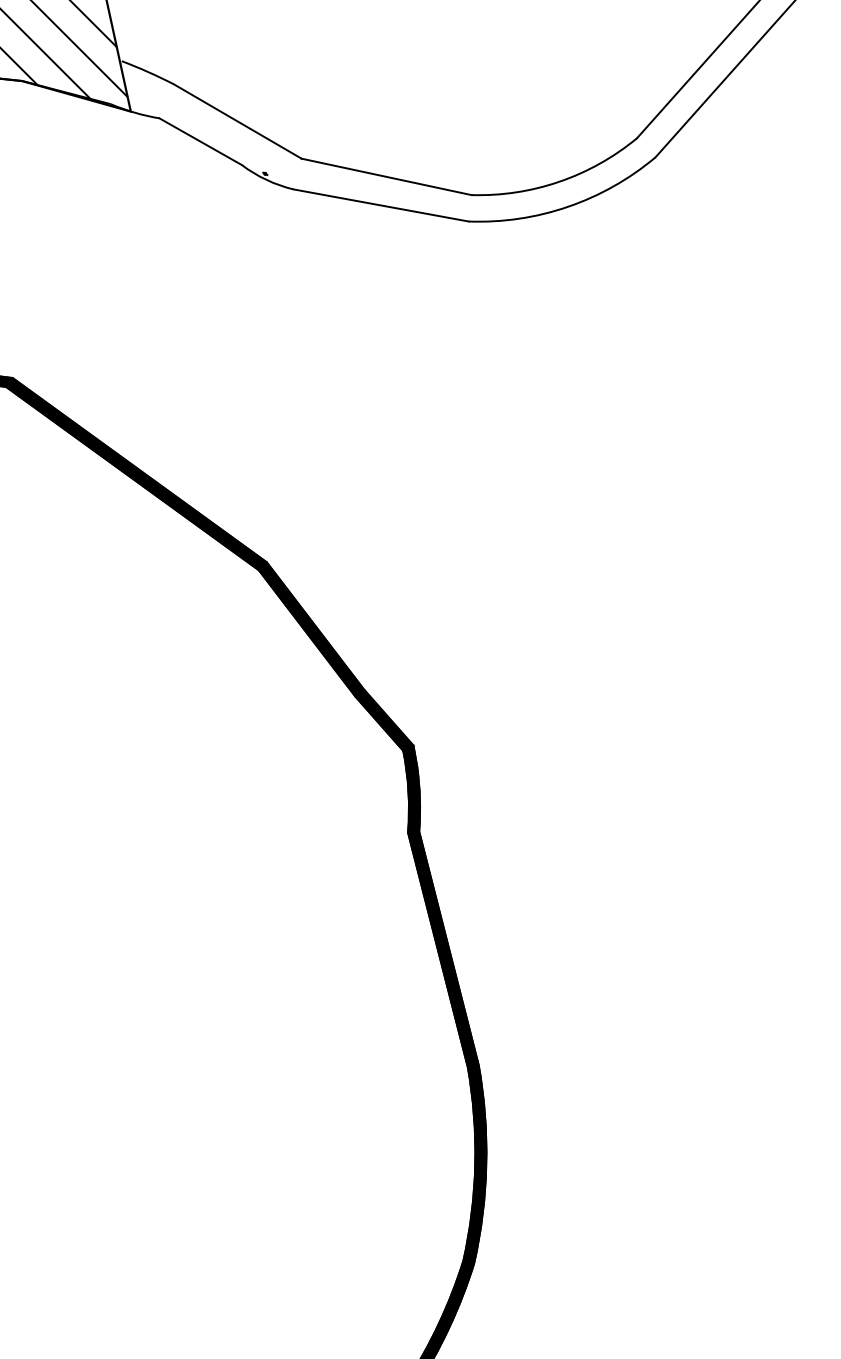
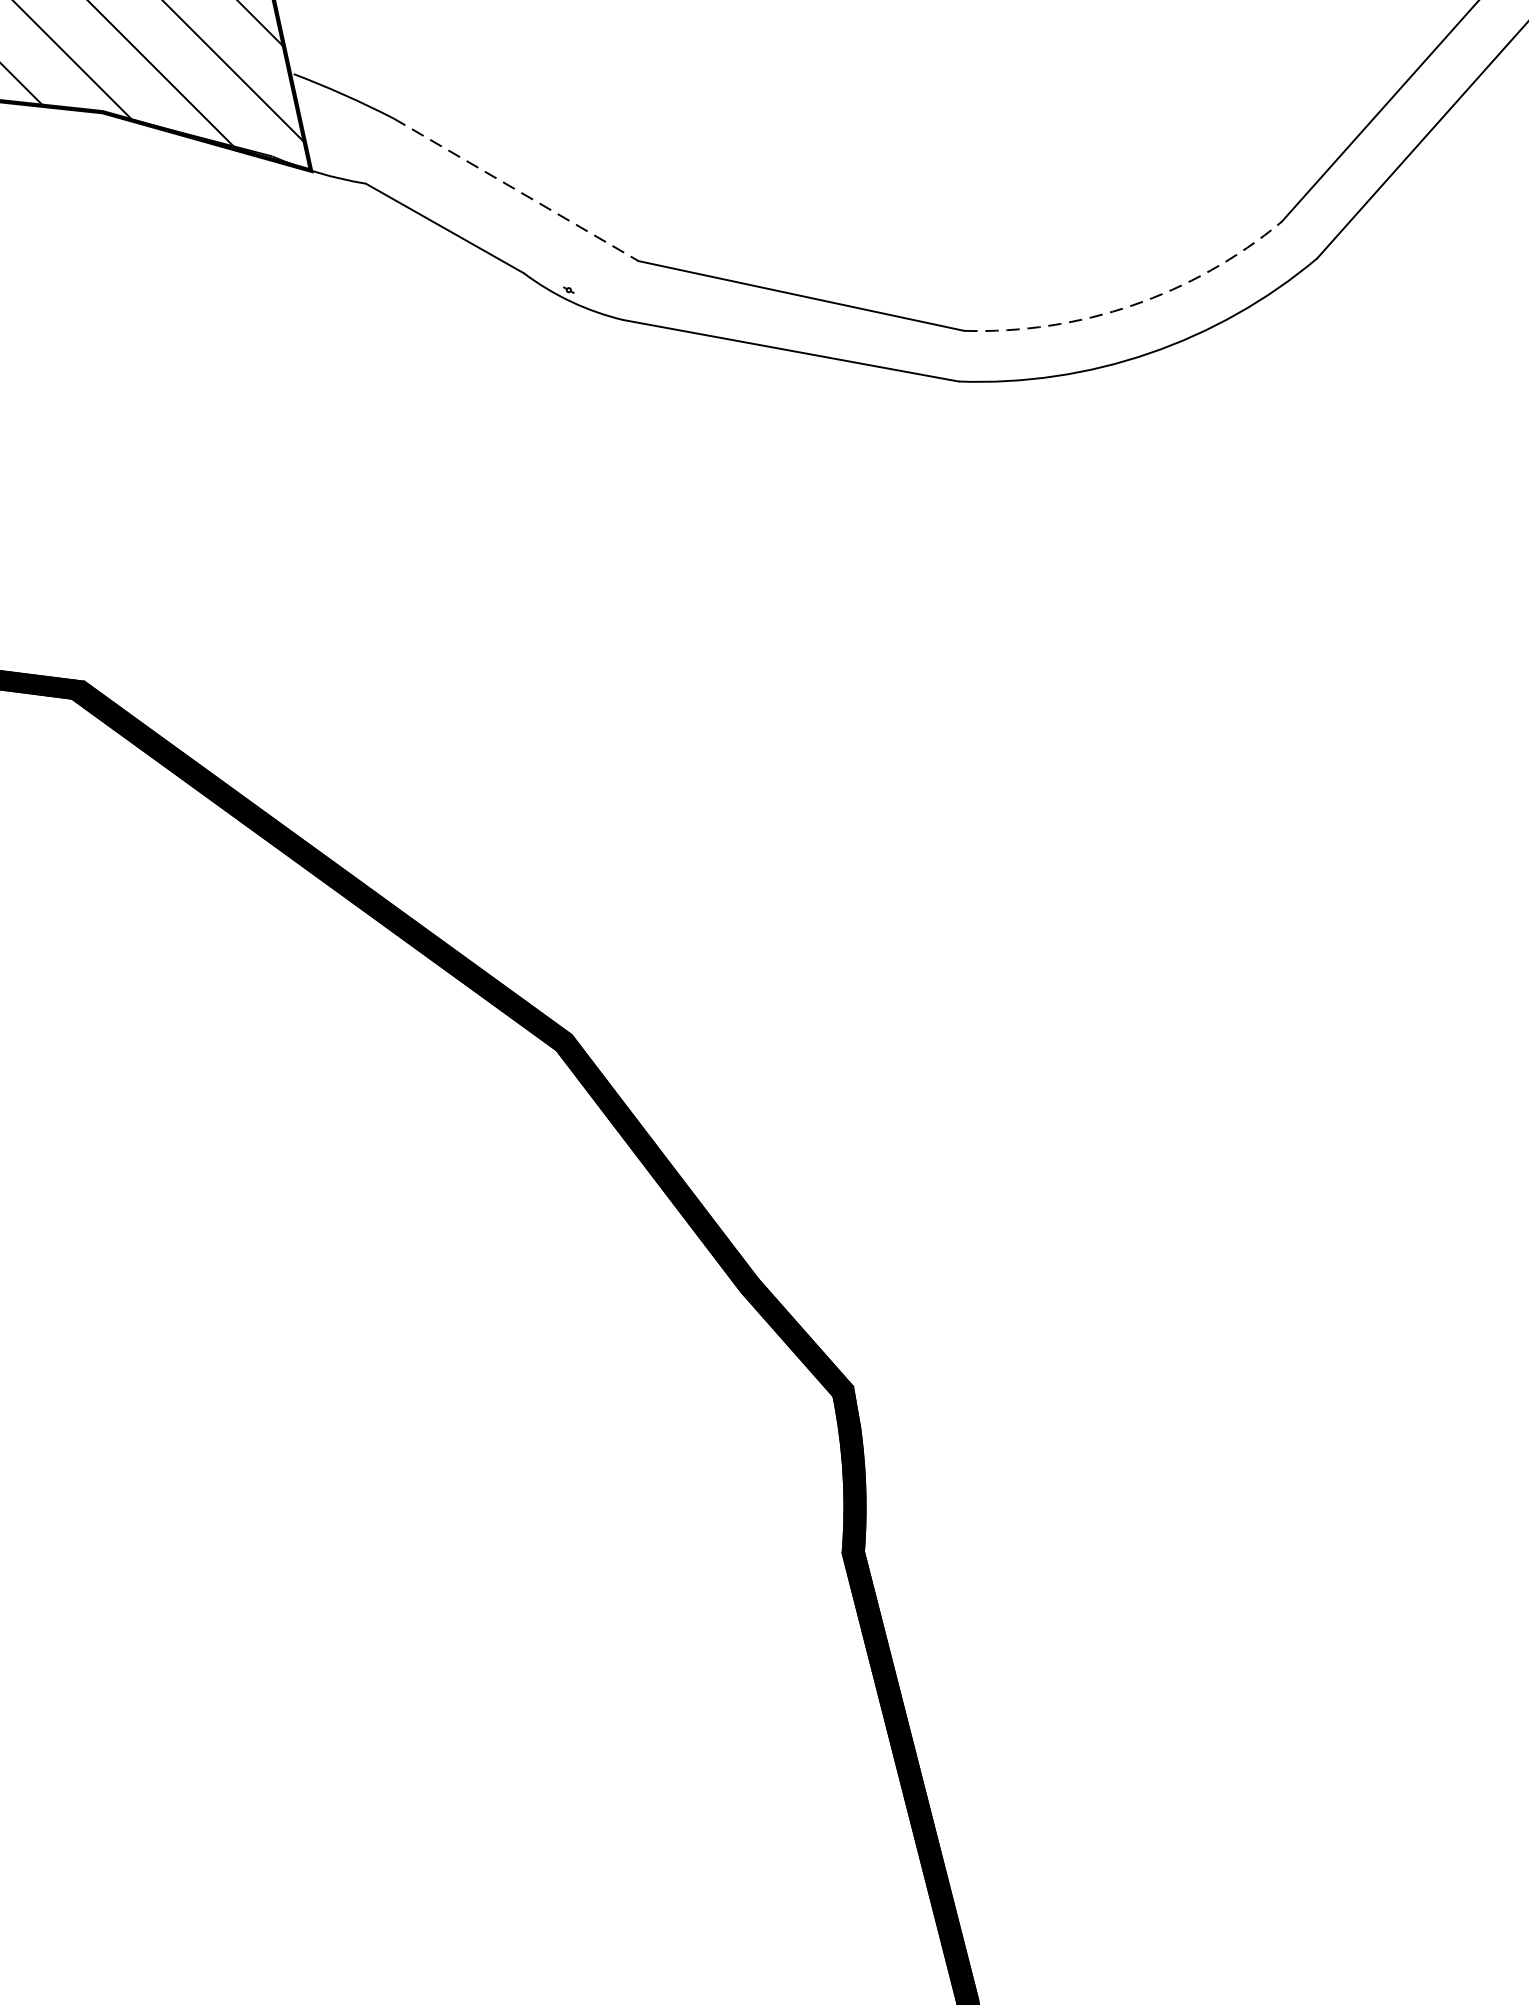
line: (237, 121) -> (515, 189), solid -> dashed
arc: (559, 181) -> (1132, 304), solid -> dashed

